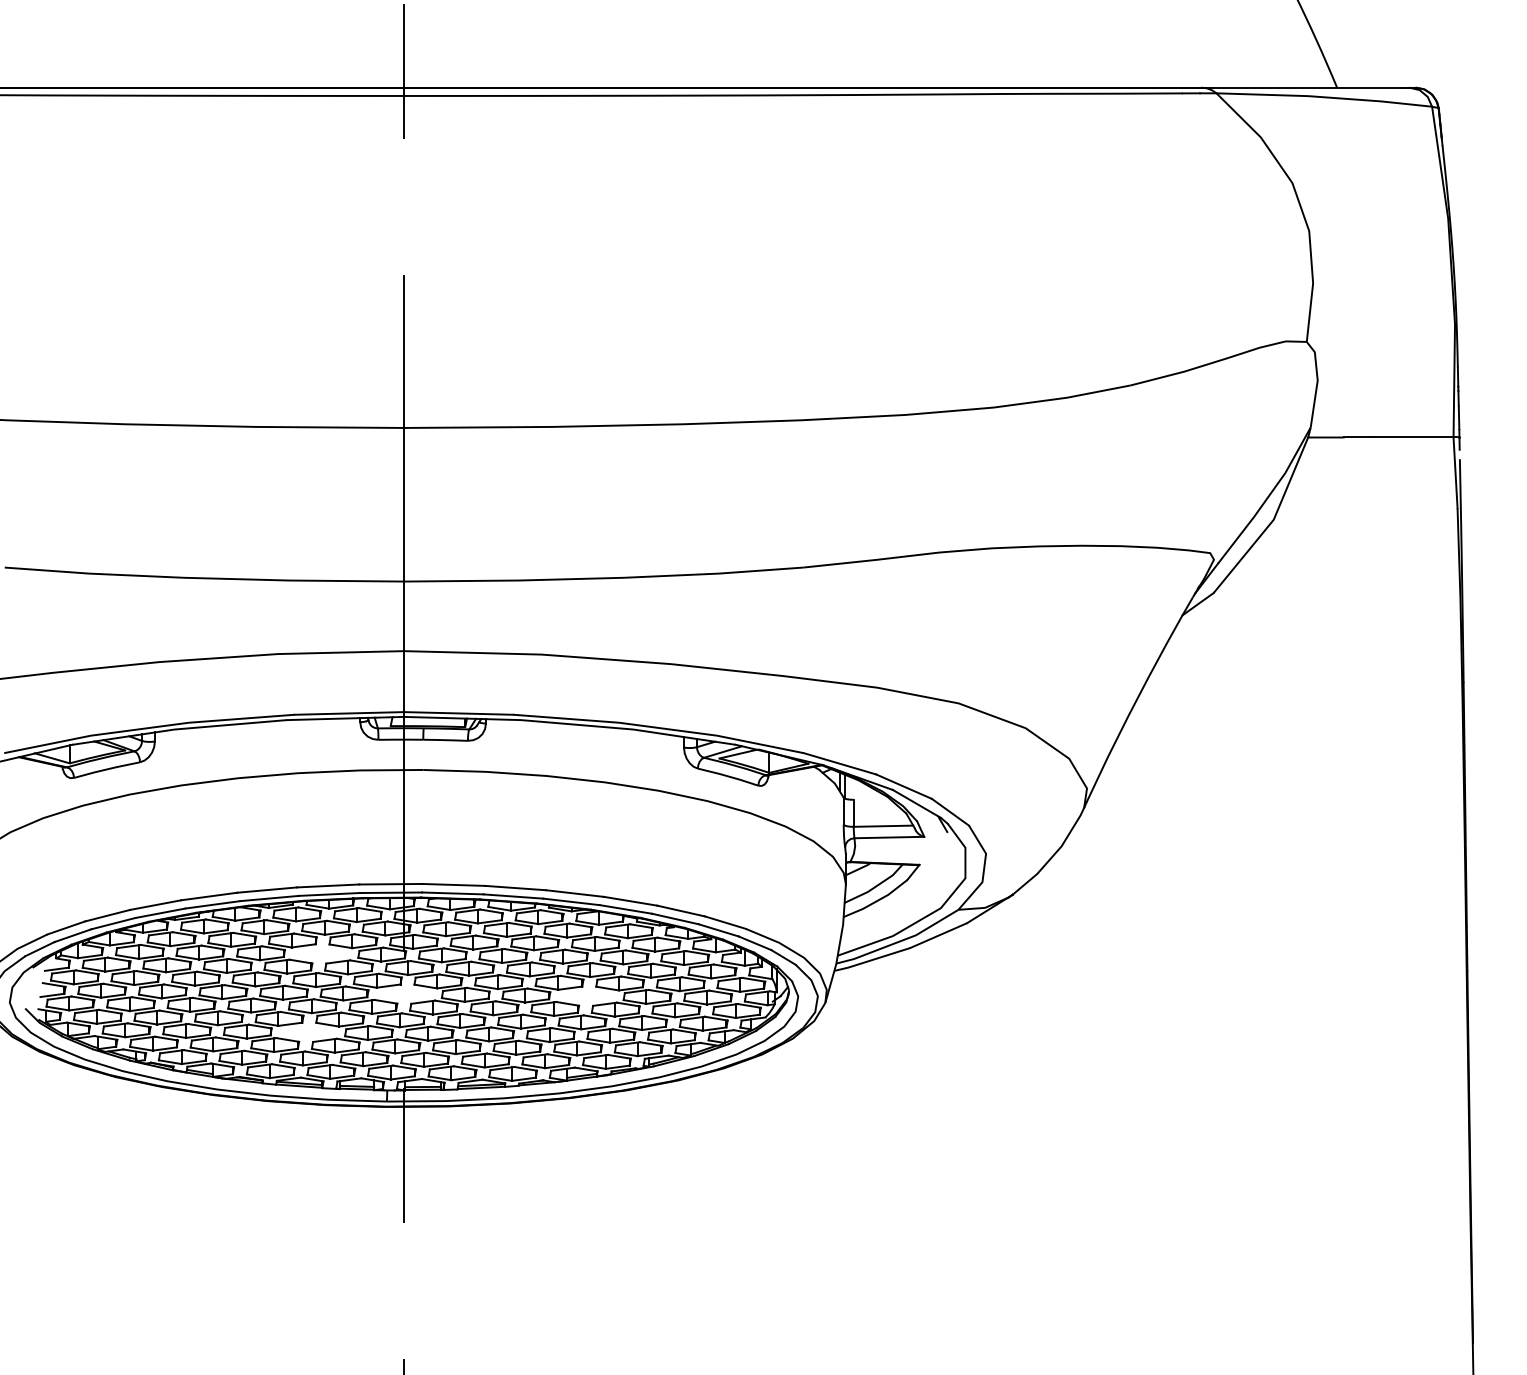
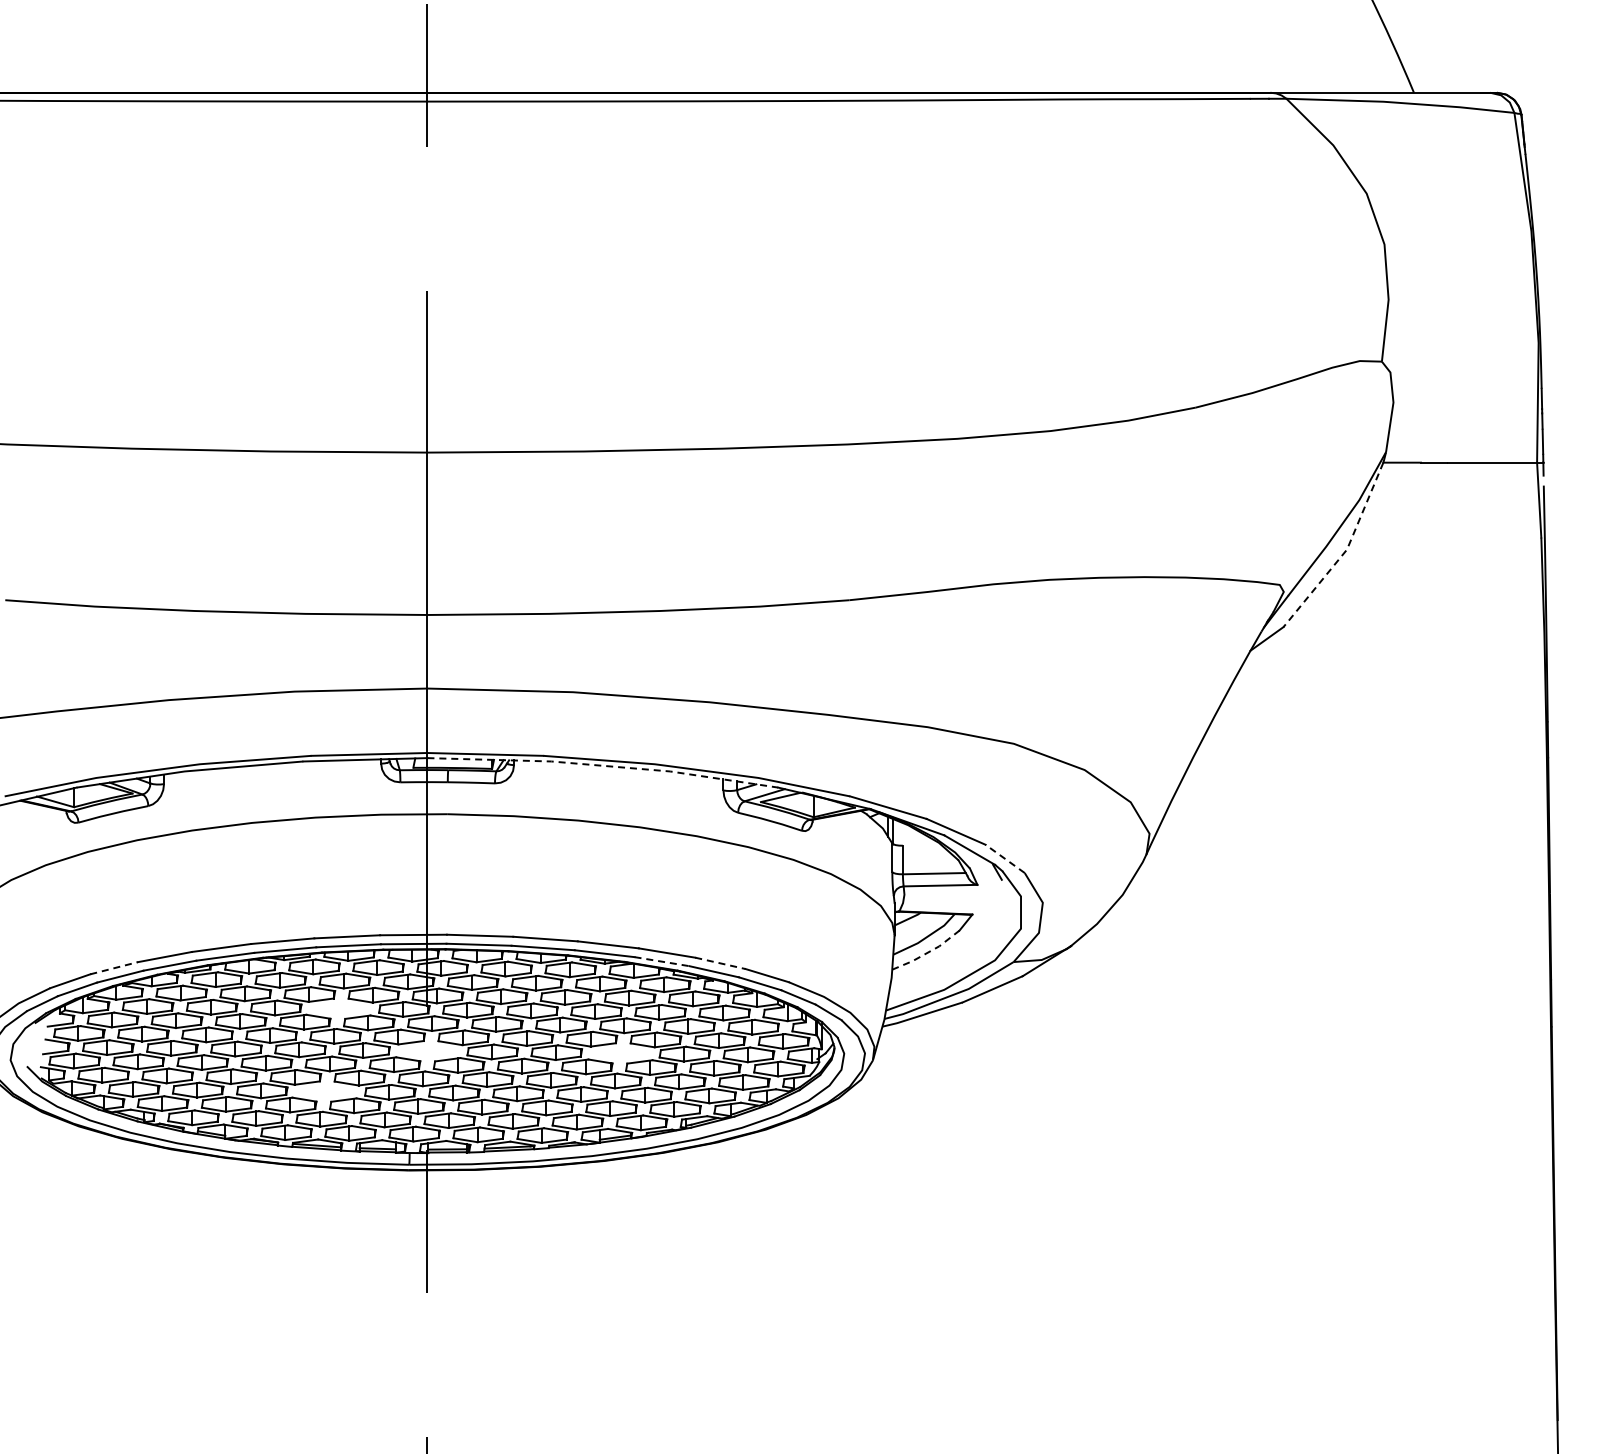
line: (1272, 521) -> (1345, 551), solid -> dashed
line: (570, 723) -> (603, 765), solid -> dashed
line: (949, 811) -> (1004, 858), solid -> dashed
line: (876, 900) -> (927, 952), solid -> dashed
line: (626, 909) -> (662, 961), solid -> dashed
line: (681, 911) -> (720, 963), solid -> dashed
line: (108, 915) -> (114, 968), solid -> dashed

